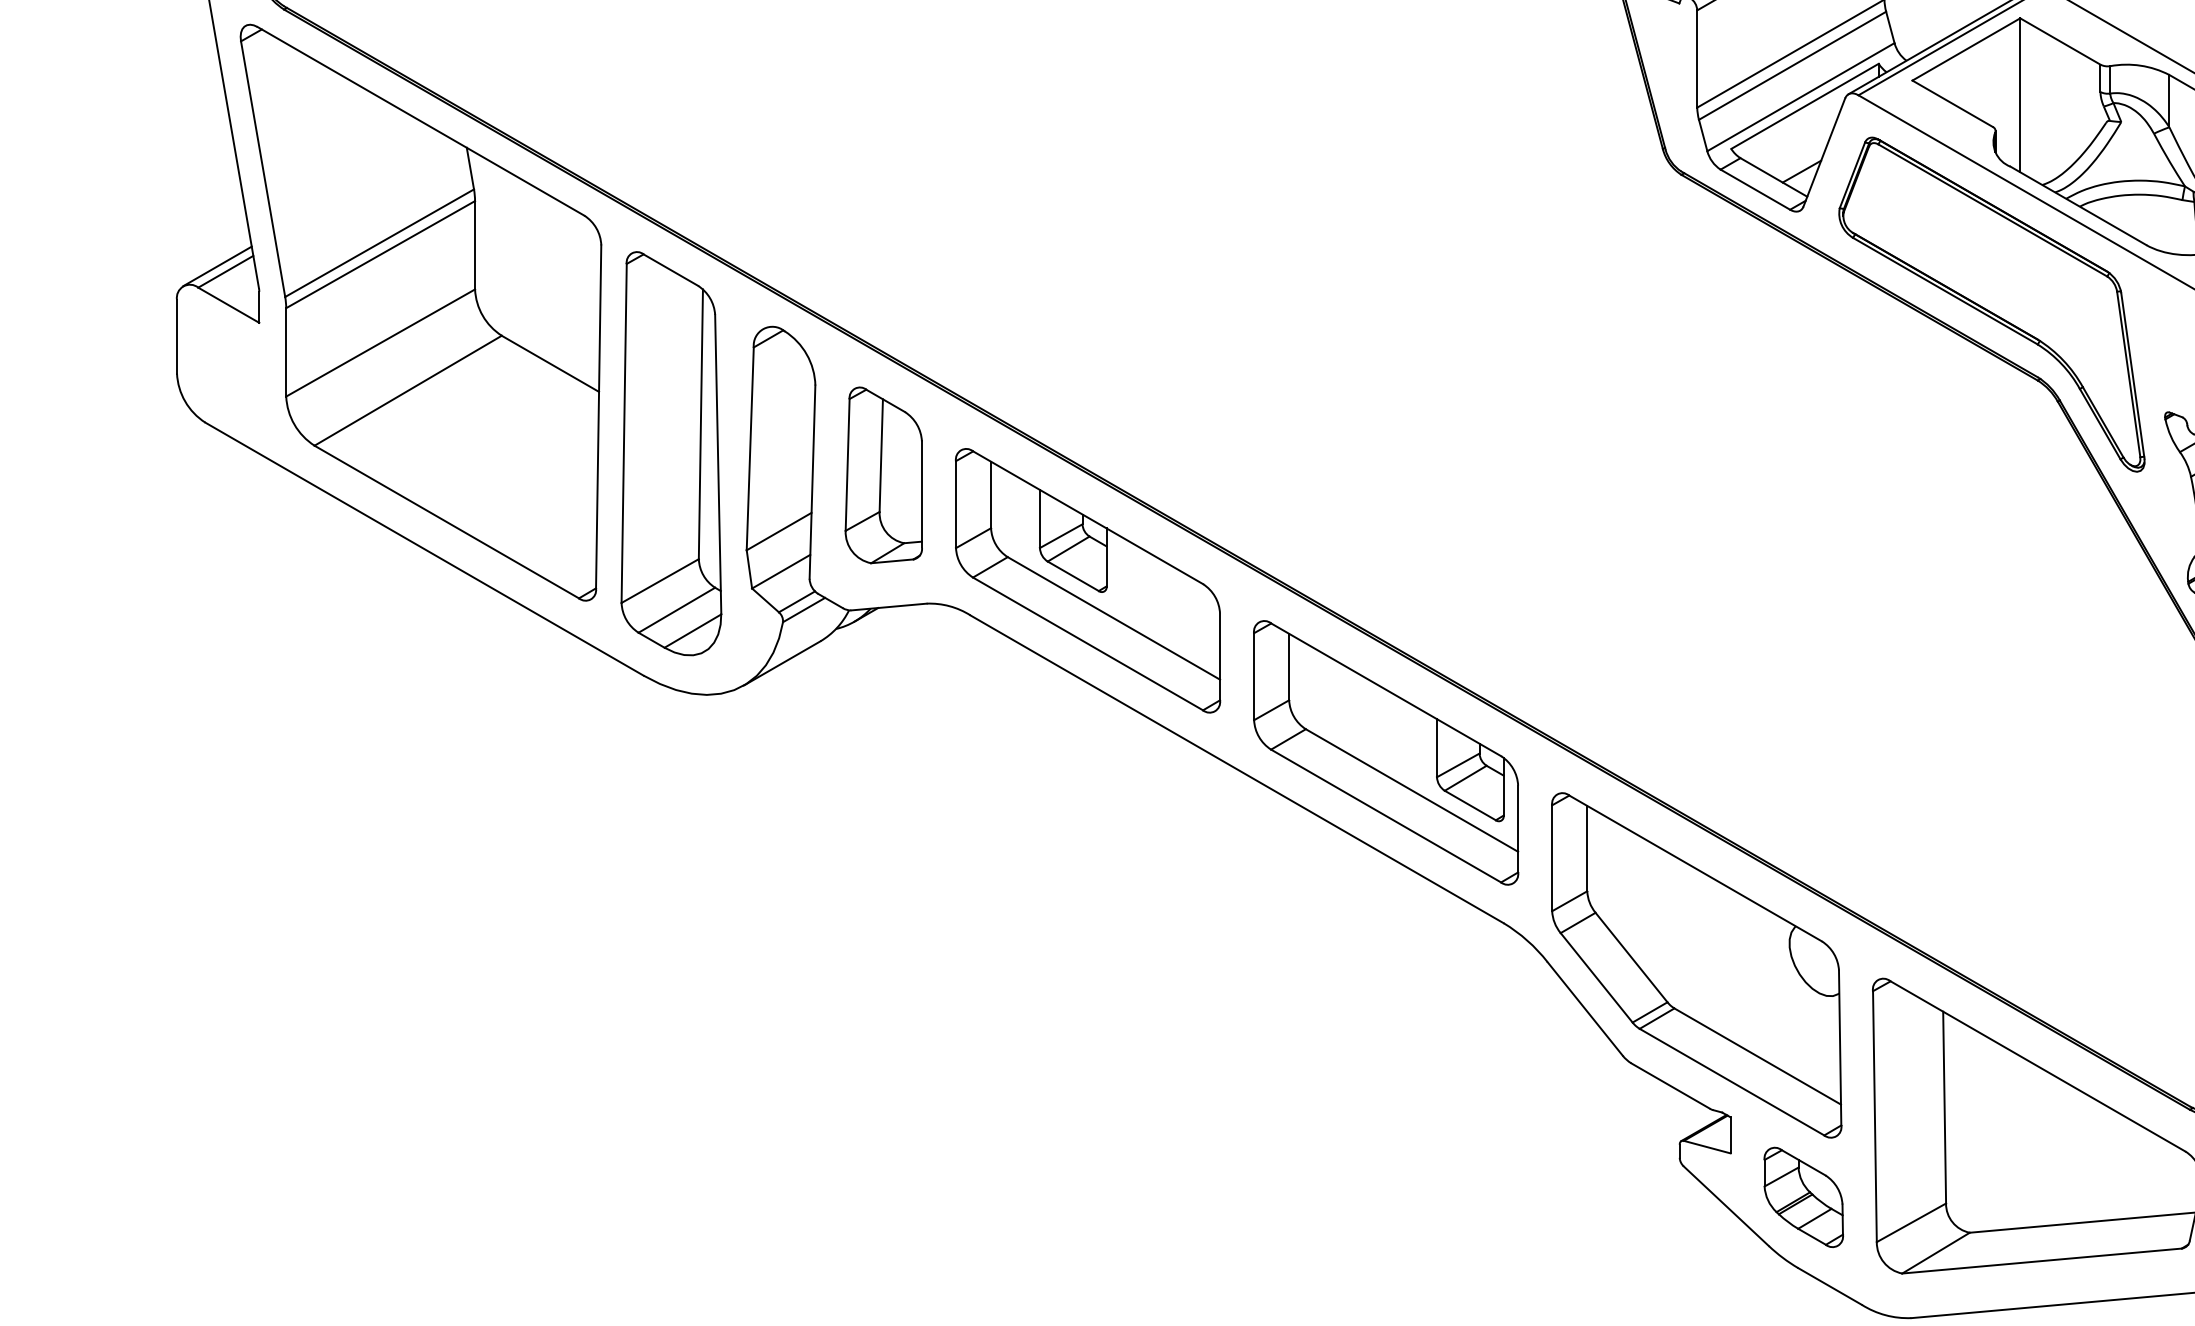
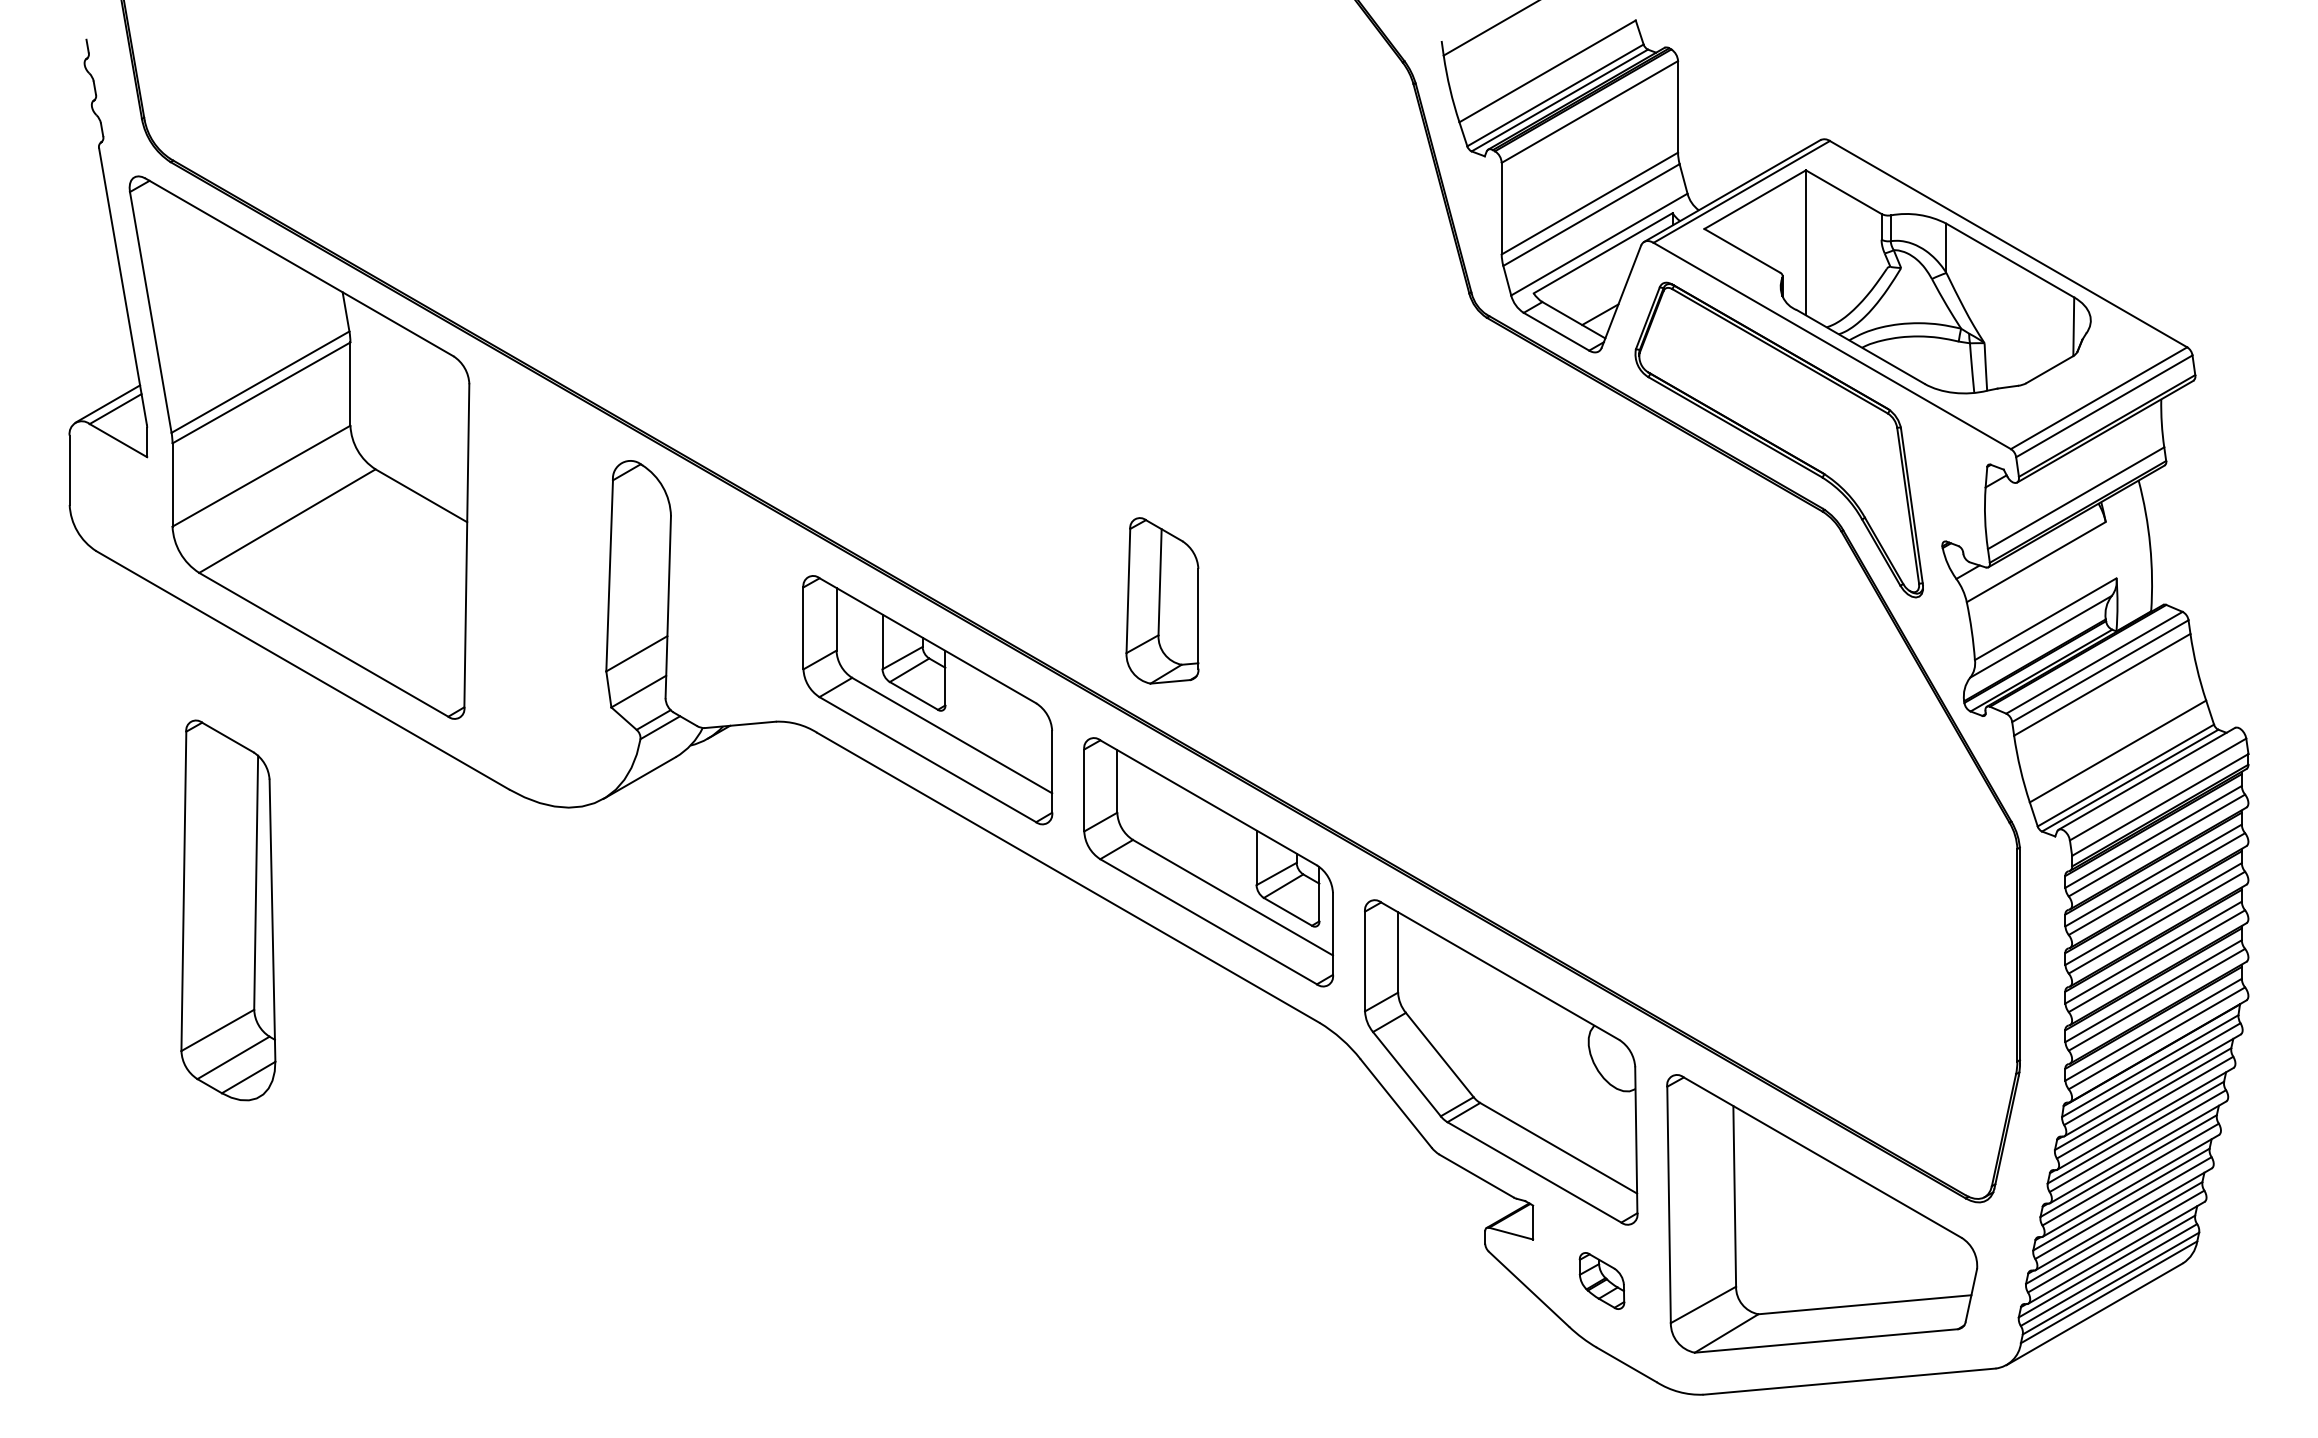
part: (671, 453) -> (228, 910), moved
part: (883, 474) -> (1162, 600), moved
part: (1803, 1196) -> (1601, 1280), size x0.6

